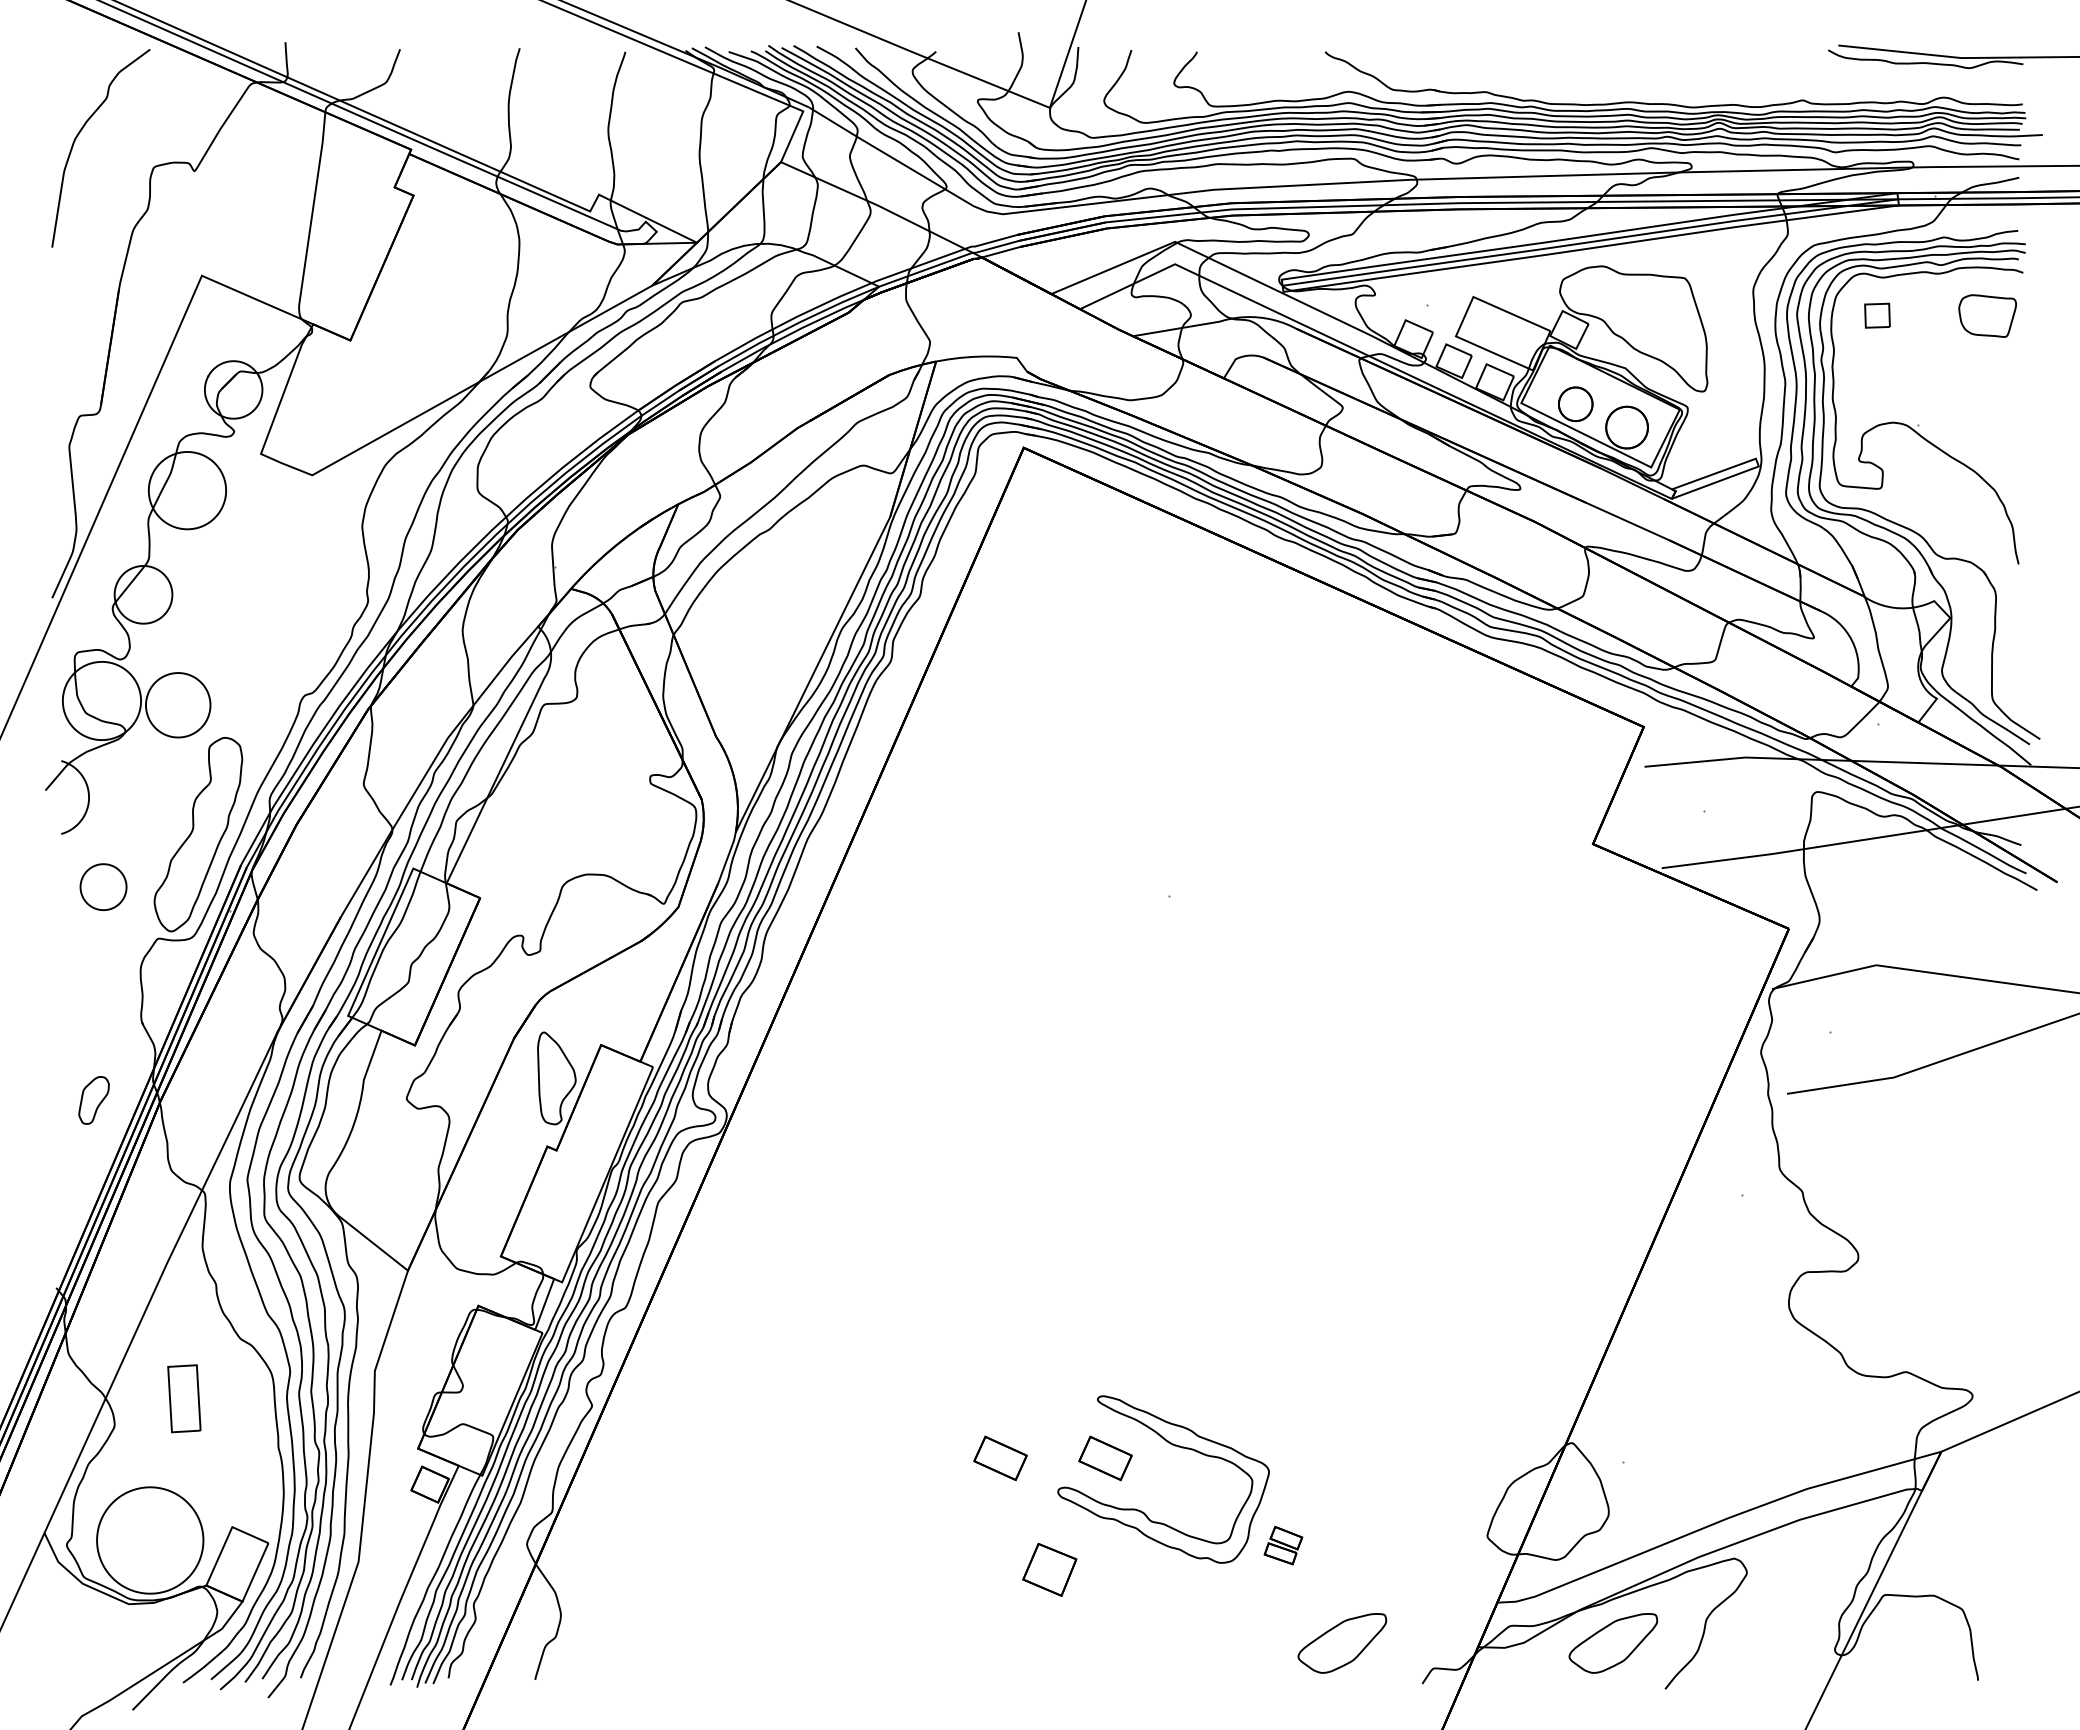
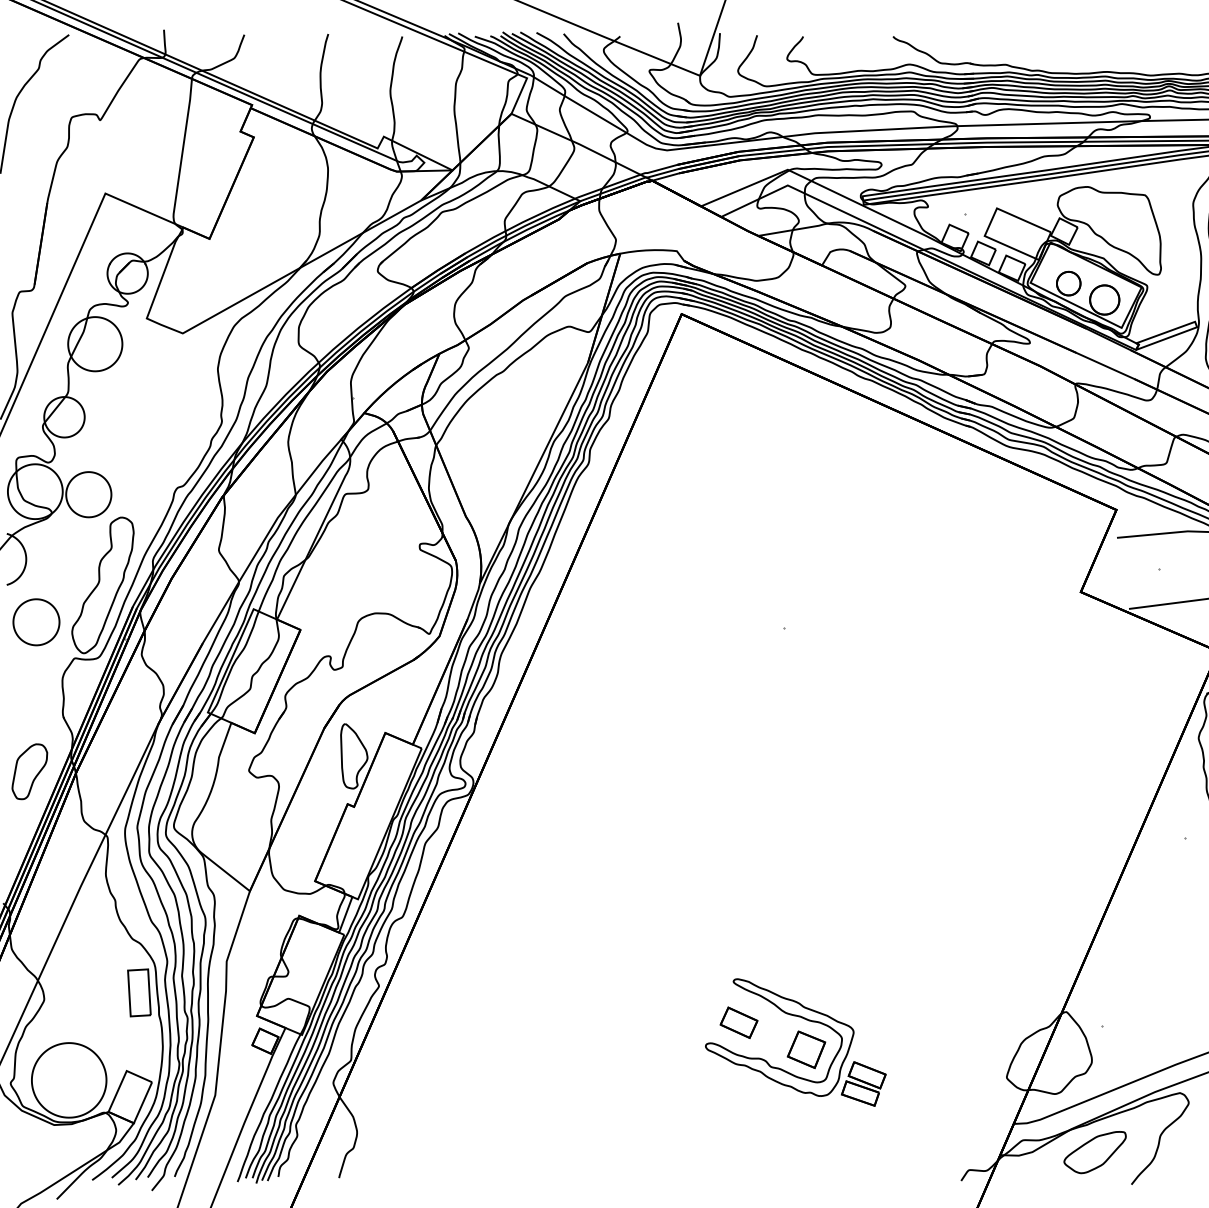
part: (103, 886) -> (36, 621), size x1.43
part: (93, 1100) -> (29, 771), size x1.67
part: (184, 1398) -> (139, 992), moved
part: (1000, 1458) -> (665, 1022), removed
part: (1283, 1545) -> (863, 1083), size x1.67
part: (1049, 1569) -> (806, 1049), moved
part: (1342, 1643) -> (905, 1152), removed

